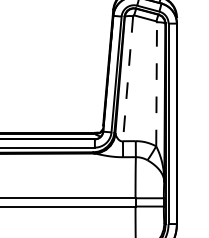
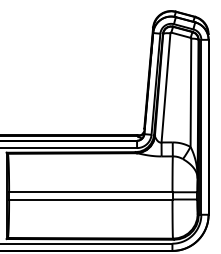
line: (127, 78) -> (165, 87), dashed -> solid
line: (156, 83) -> (190, 92), dashed -> solid

